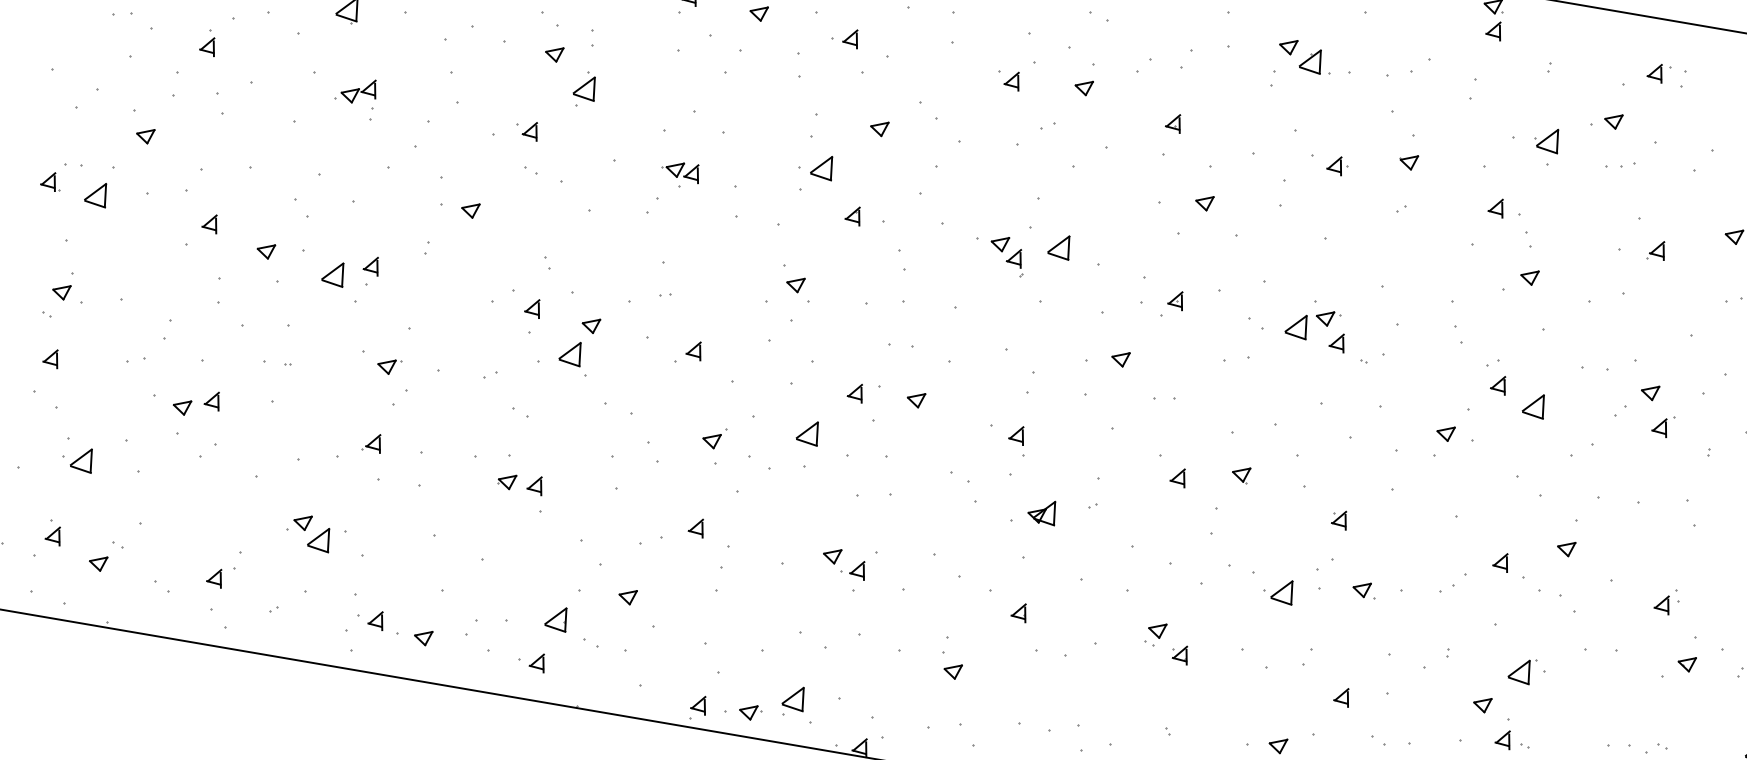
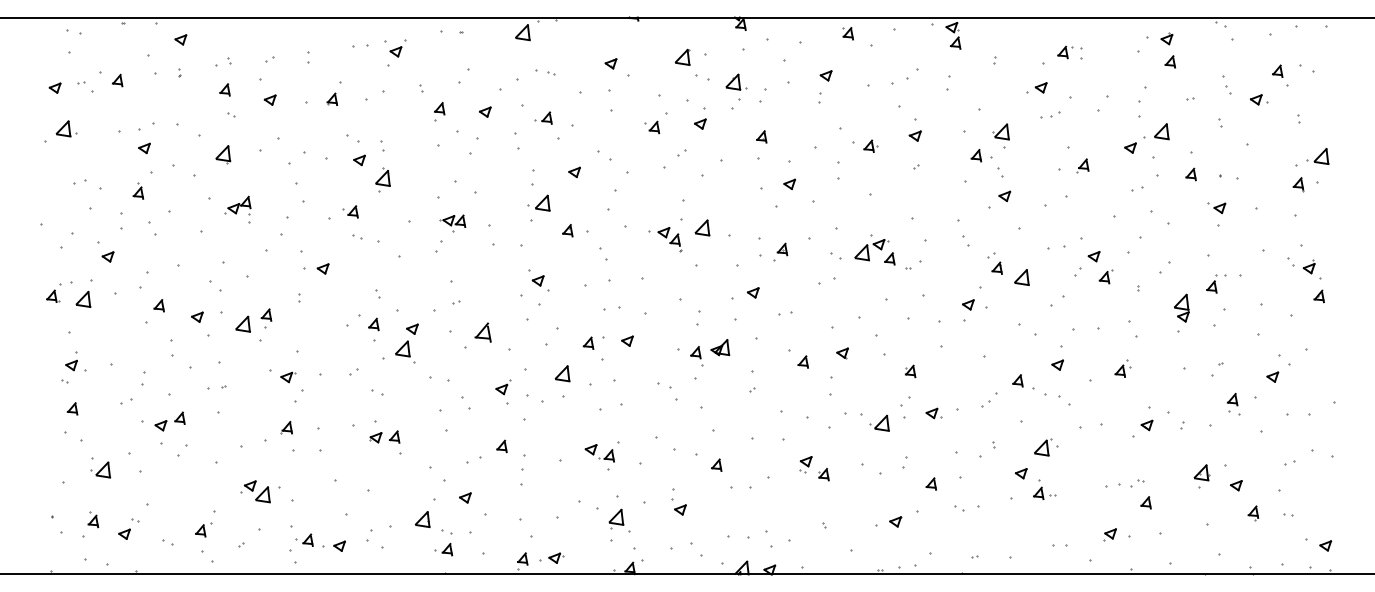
part: (1316, 60) -> (736, 81), moved
part: (1545, 144) -> (1000, 135), moved
part: (688, 351) -> (477, 335), size x1.6
part: (1042, 511) -> (720, 347), moved
part: (1666, 600) -> (1122, 368), moved
part: (531, 661) -> (443, 549), moved
part: (797, 703) -> (619, 520), moved

